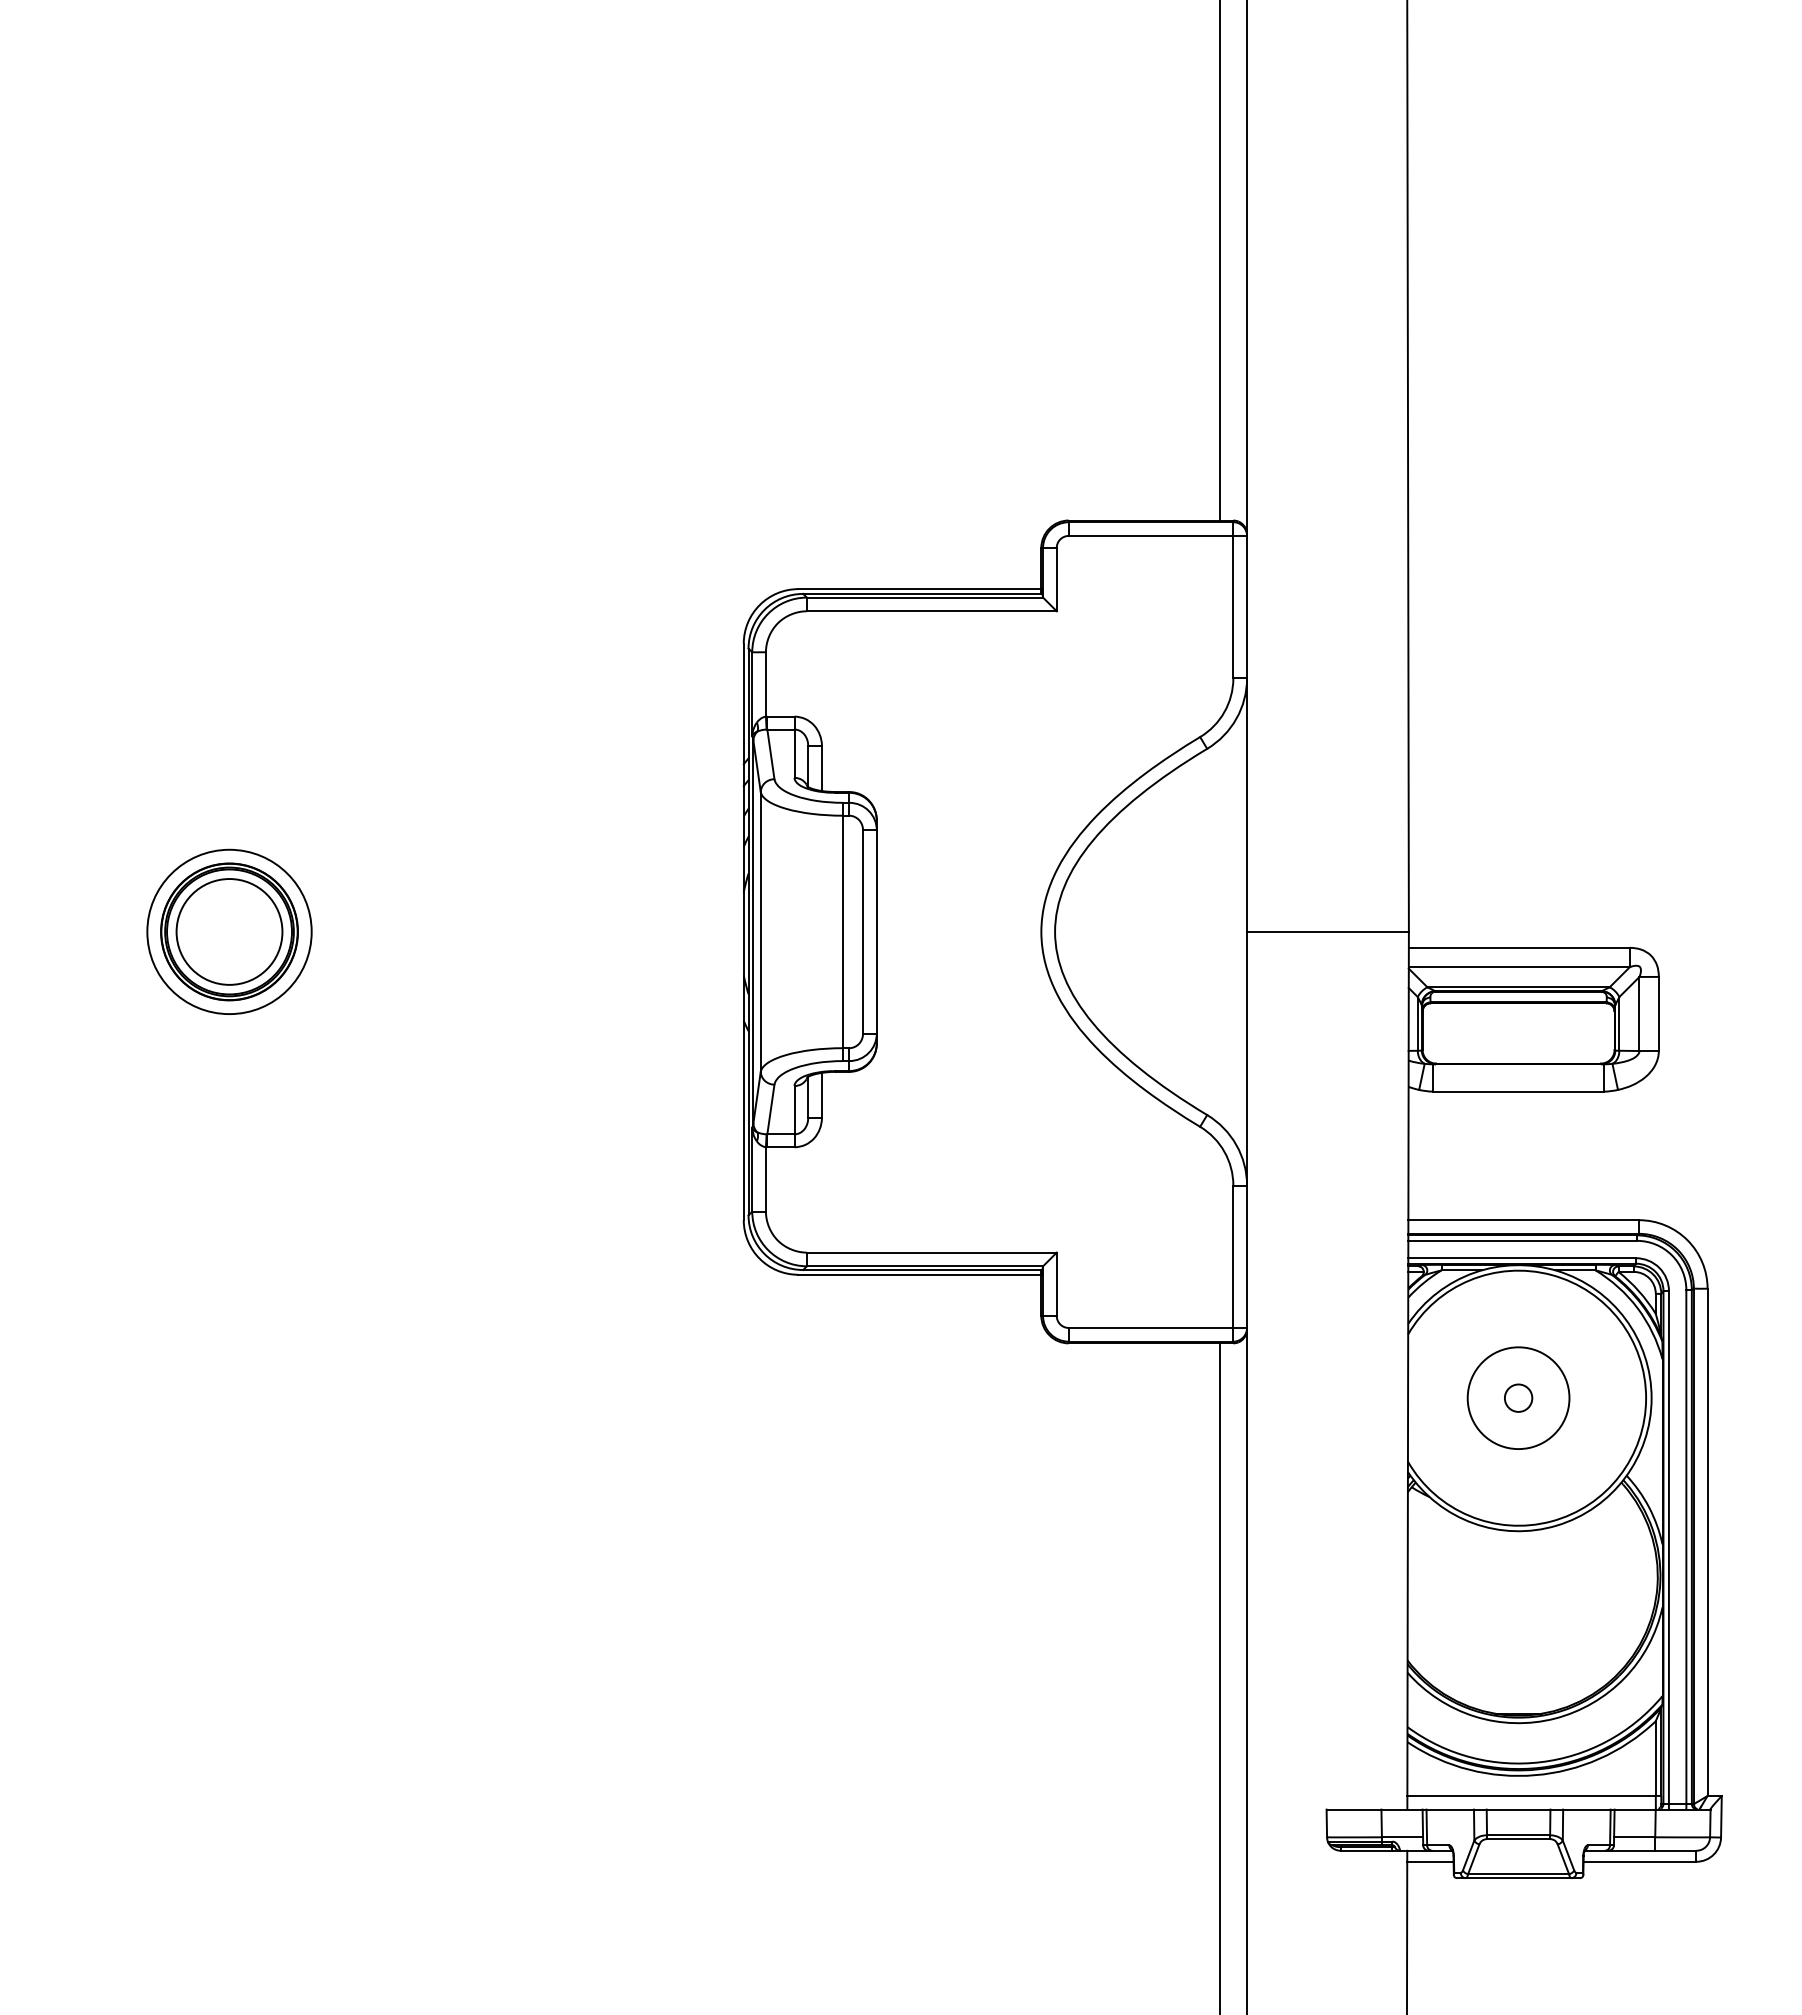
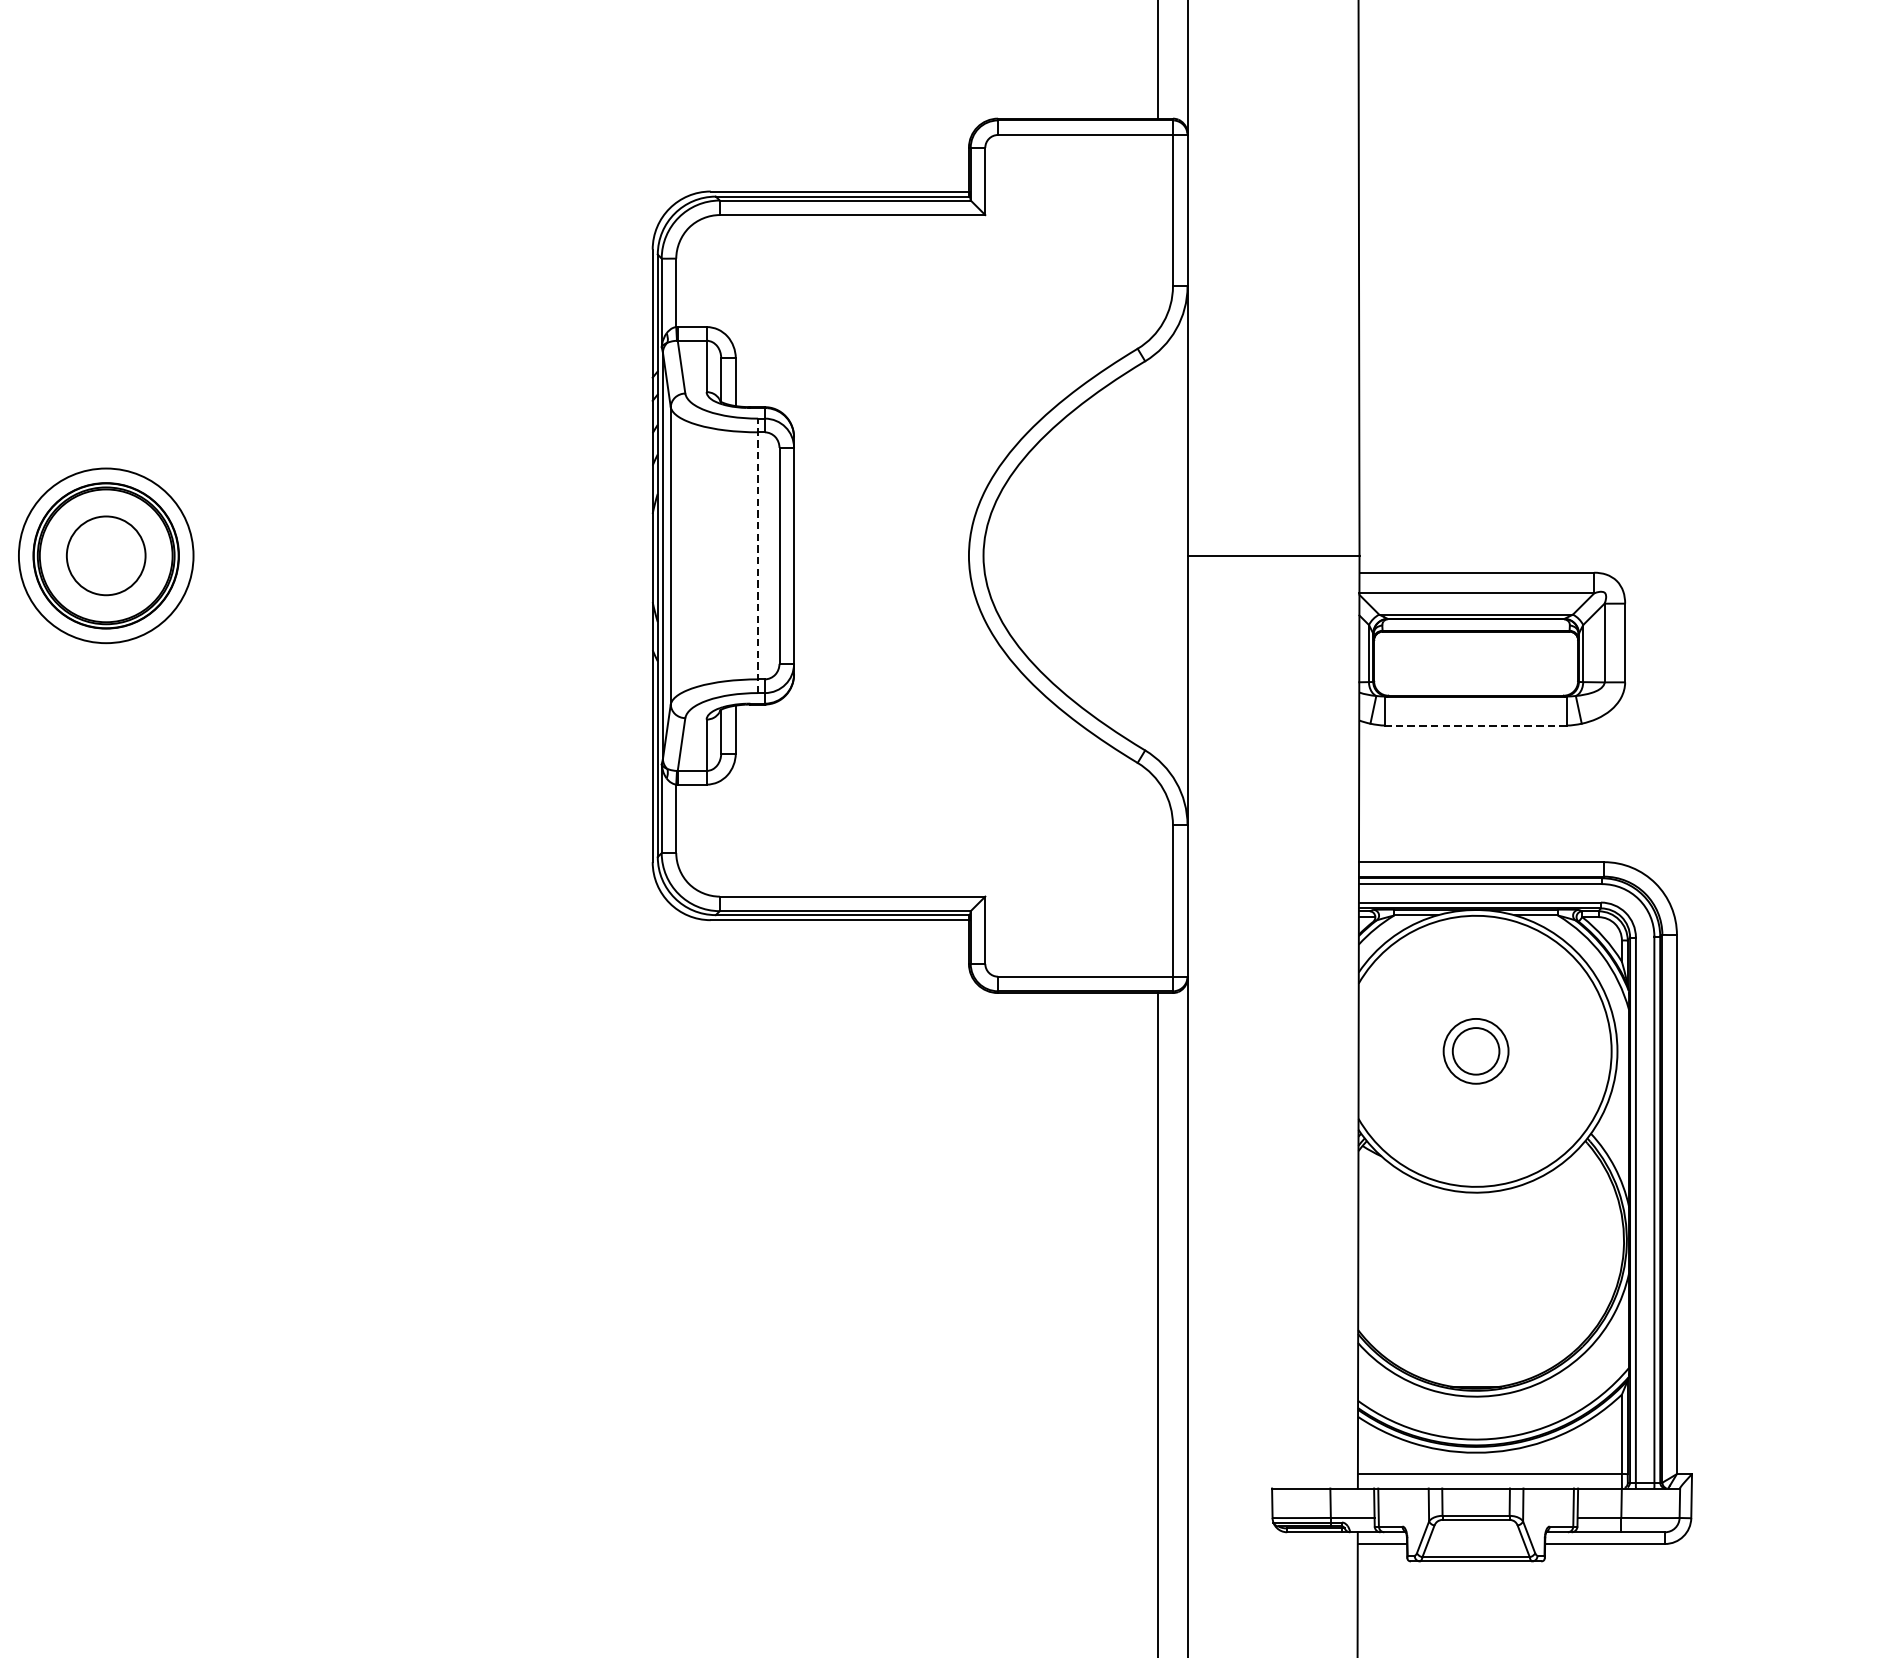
circle: (229, 931) -> (106, 555), size x0.7
line: (842, 931) -> (757, 555), solid -> dashed
line: (1518, 1091) -> (1476, 725), solid -> dashed
circle: (1518, 1397) -> (1476, 1050), size x1.6
circle: (1518, 1398) -> (1476, 1051), size x0.6

